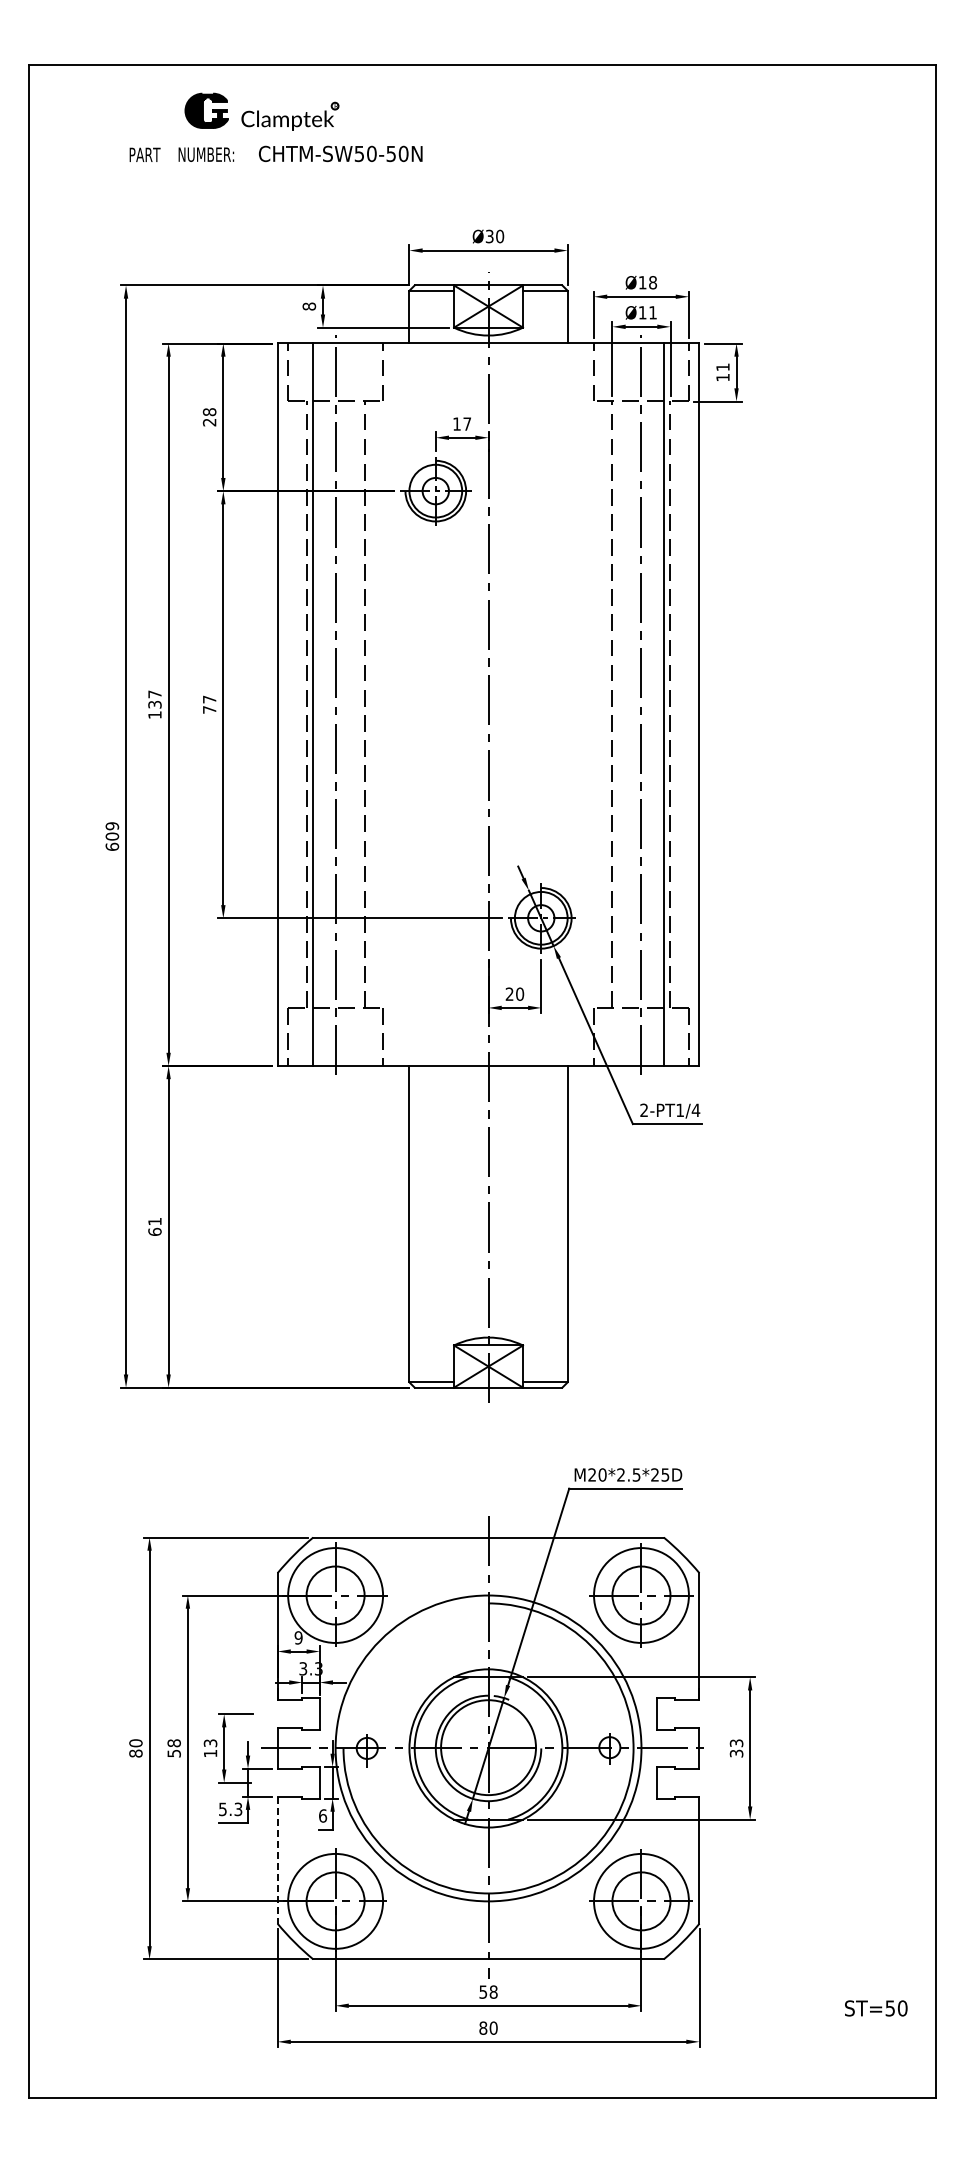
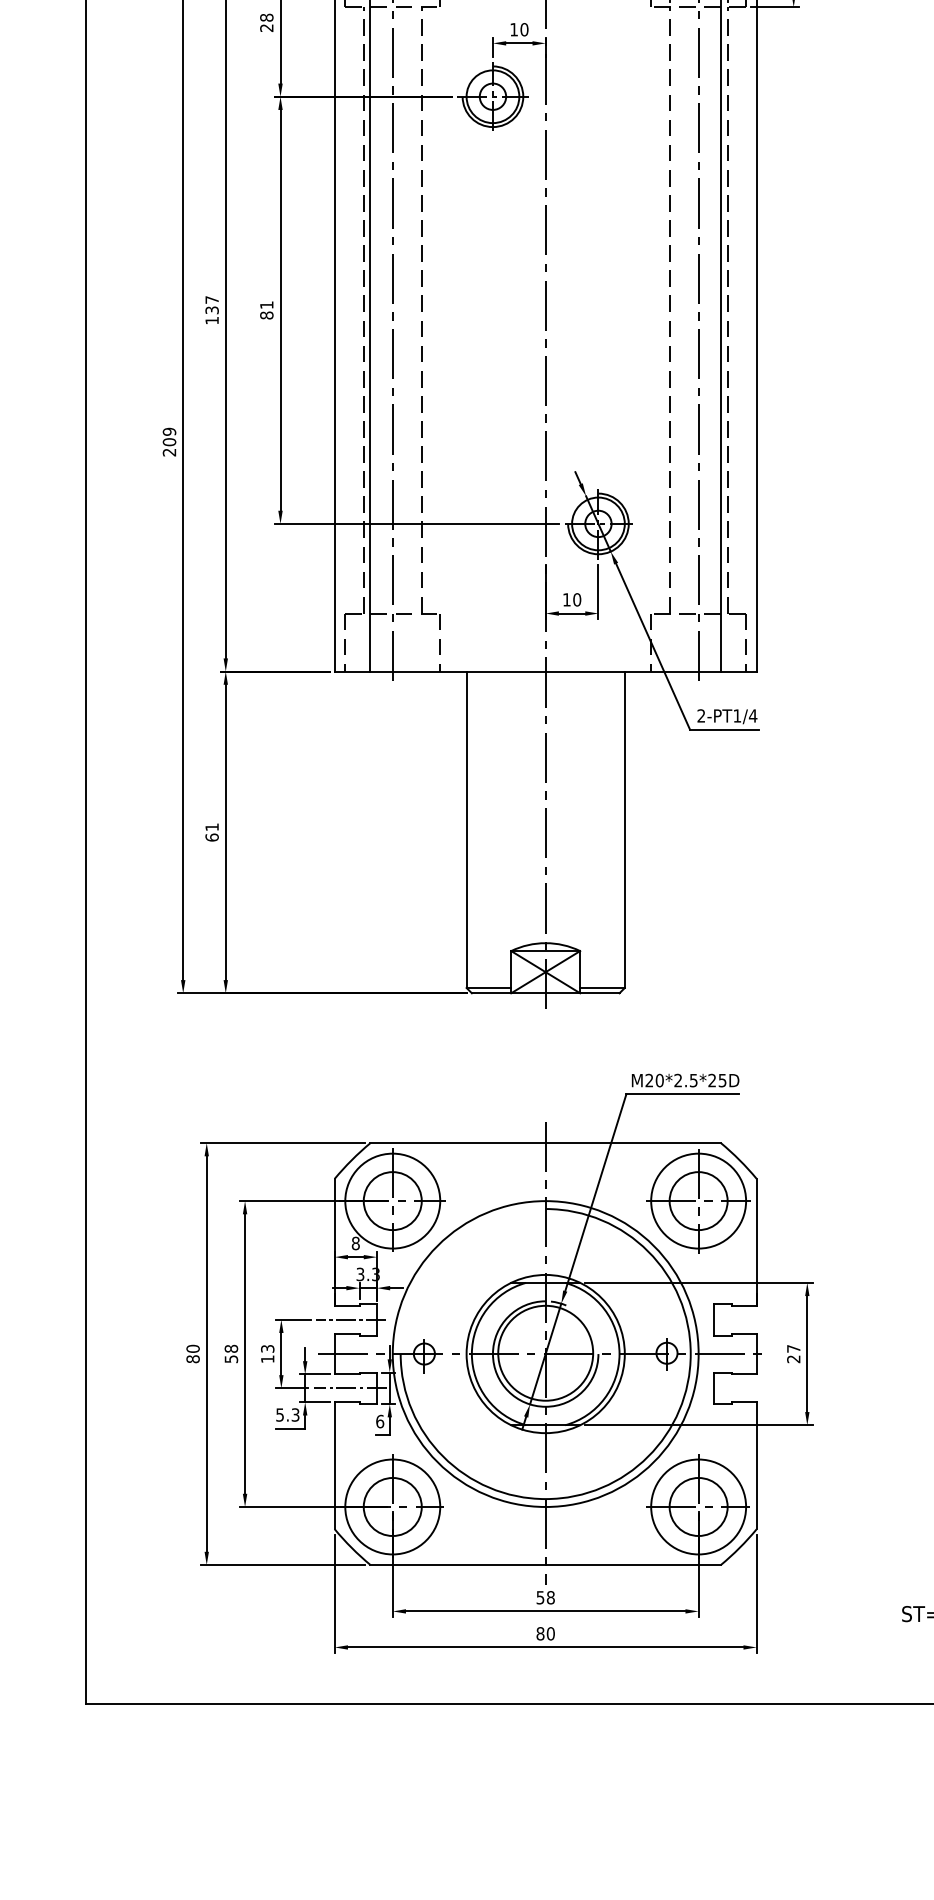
text: (467, 423) -> (524, 29), 17 -> 10
text: (209, 704) -> (266, 310), 77 -> 81
text: (112, 846) -> (169, 452), 609 -> 209
text: (509, 993) -> (566, 599), 20 -> 10
text: (298, 1637) -> (355, 1243), 9 -> 8
line: (293, 1714) -> (350, 1320), added
text: (736, 1748) -> (793, 1354), 33 -> 27
line: (292, 1782) -> (349, 1388), added
line: (277, 1860) -> (334, 1466), dashed -> solid

